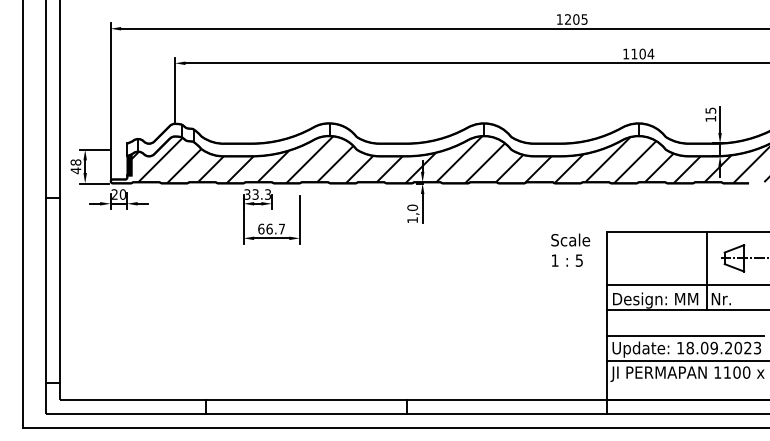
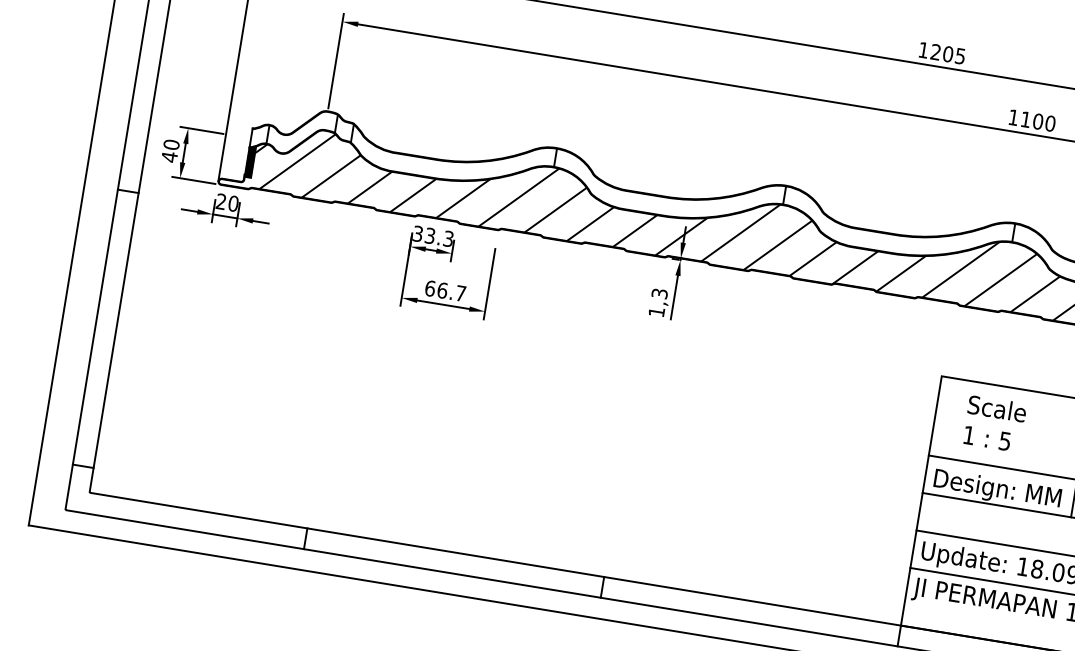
text: (650, 53) -> (1049, 122), 1104 -> 1100
text: (76, 162) -> (172, 144), 48 -> 40
text: (412, 207) -> (659, 293), 1,0 -> 1,3
text: (570, 249) -> (994, 422), moved

